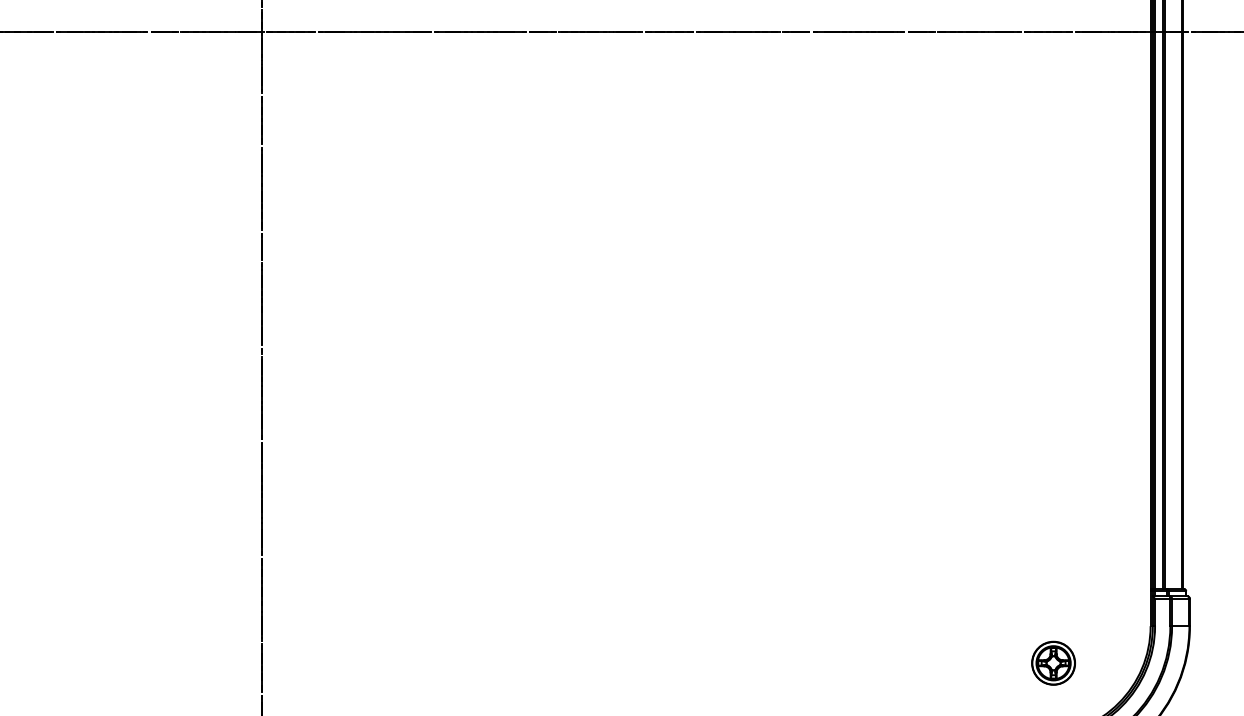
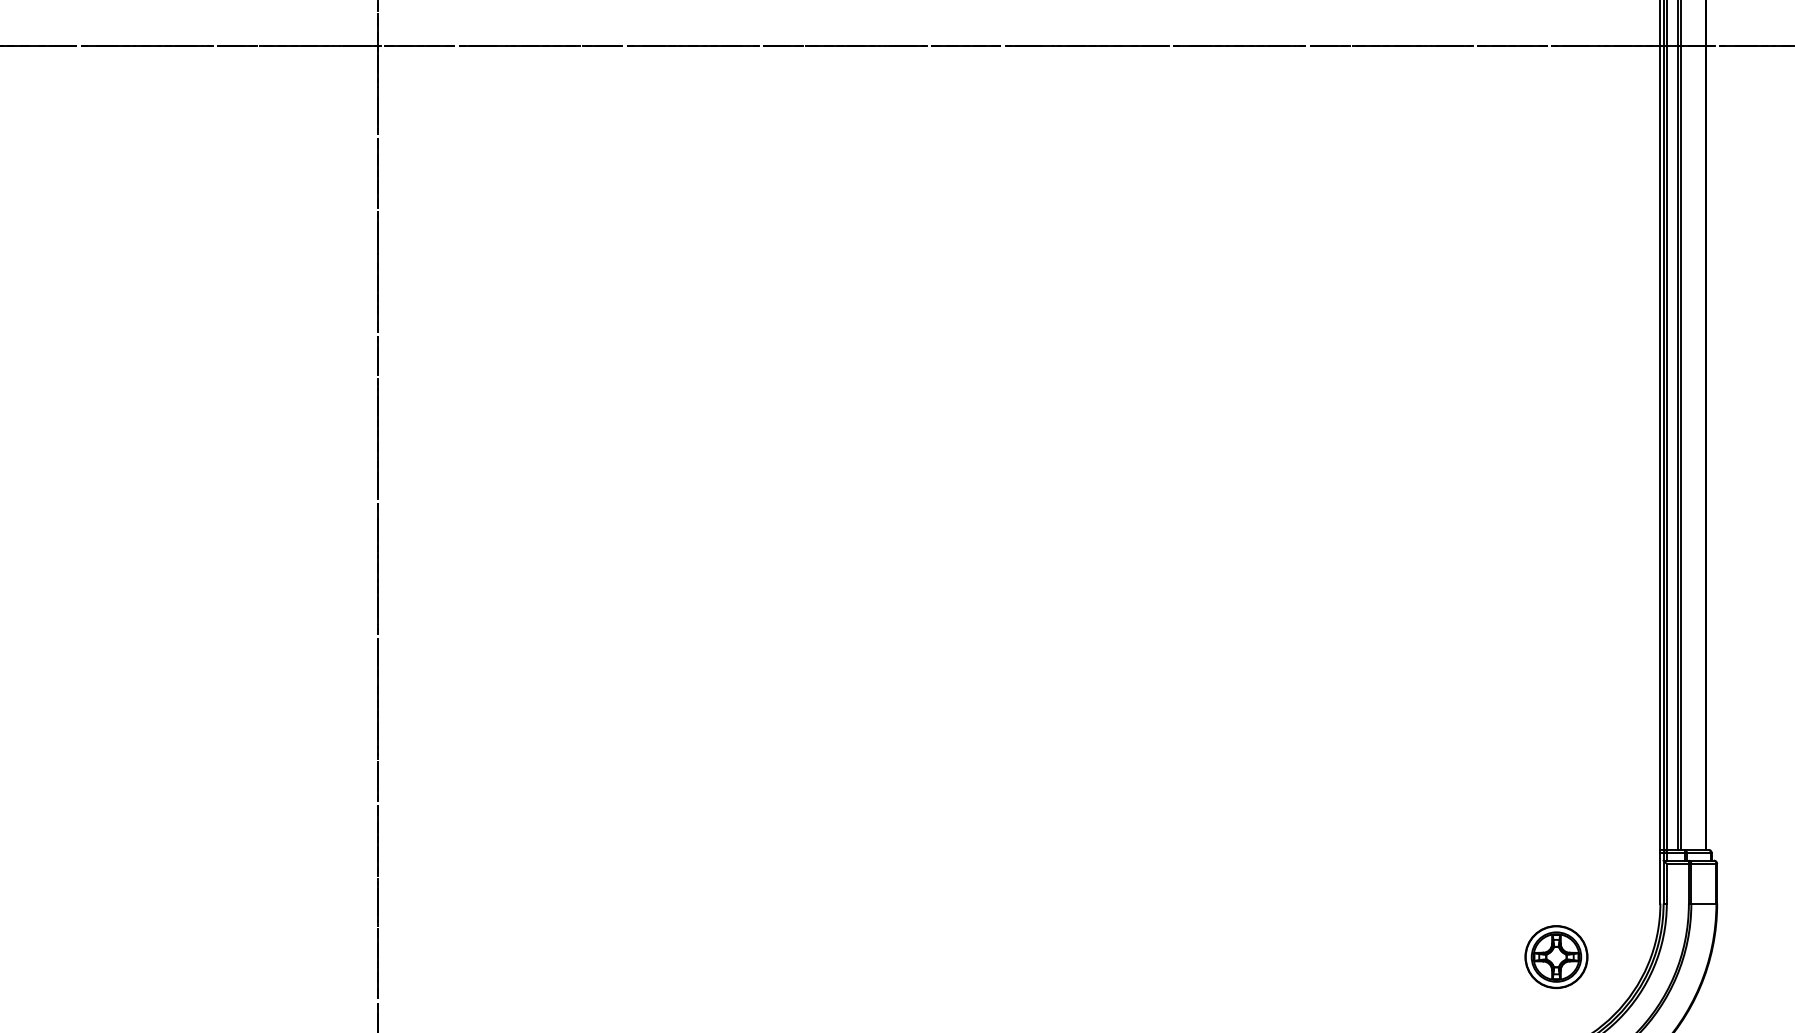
part: (1053, 662) -> (1556, 955), moved

